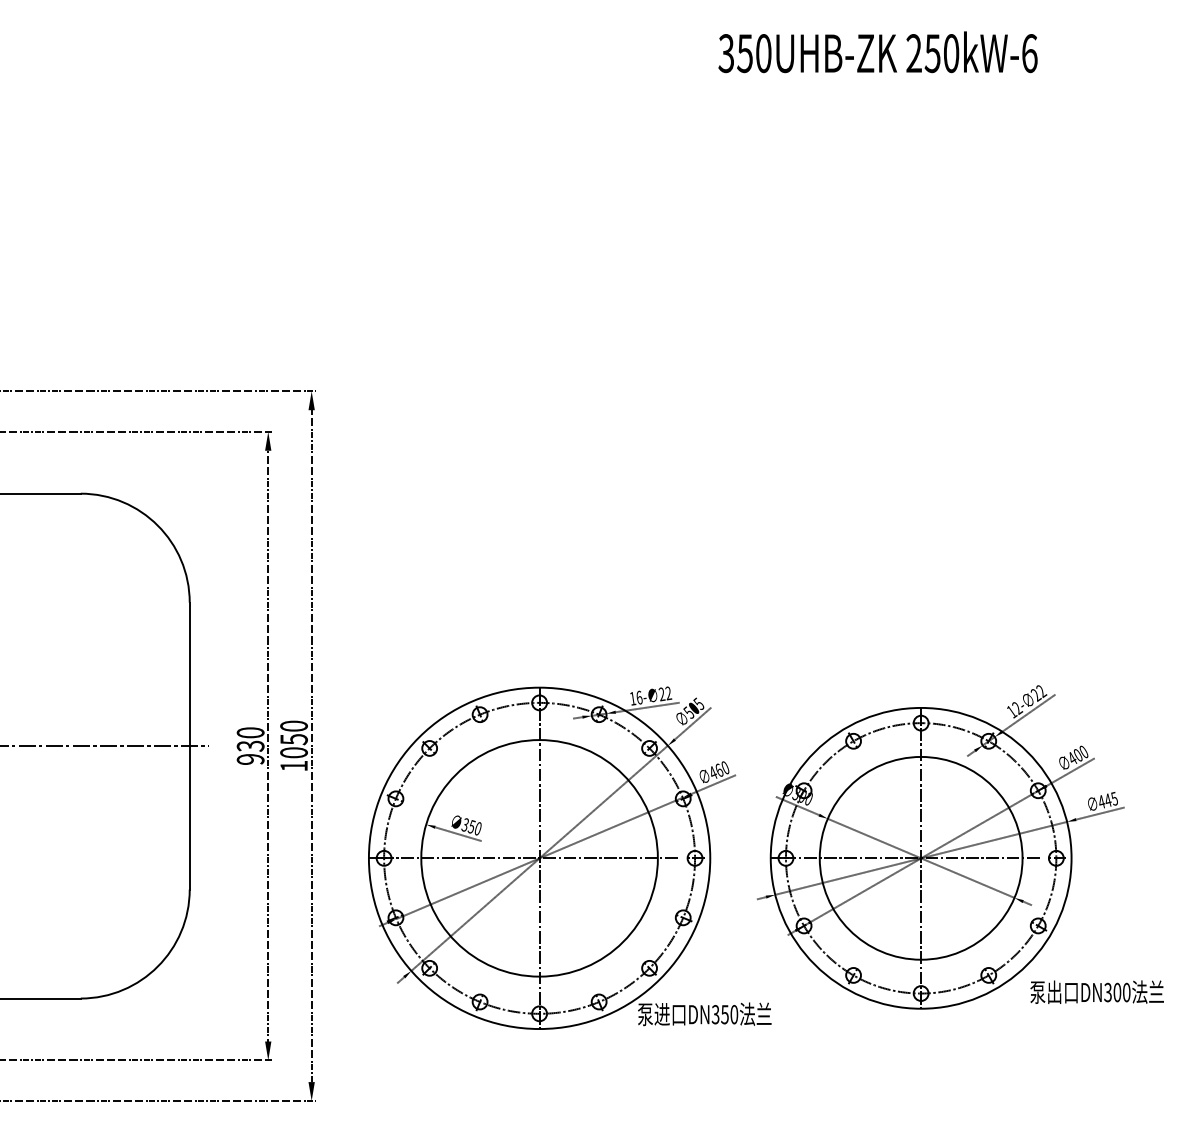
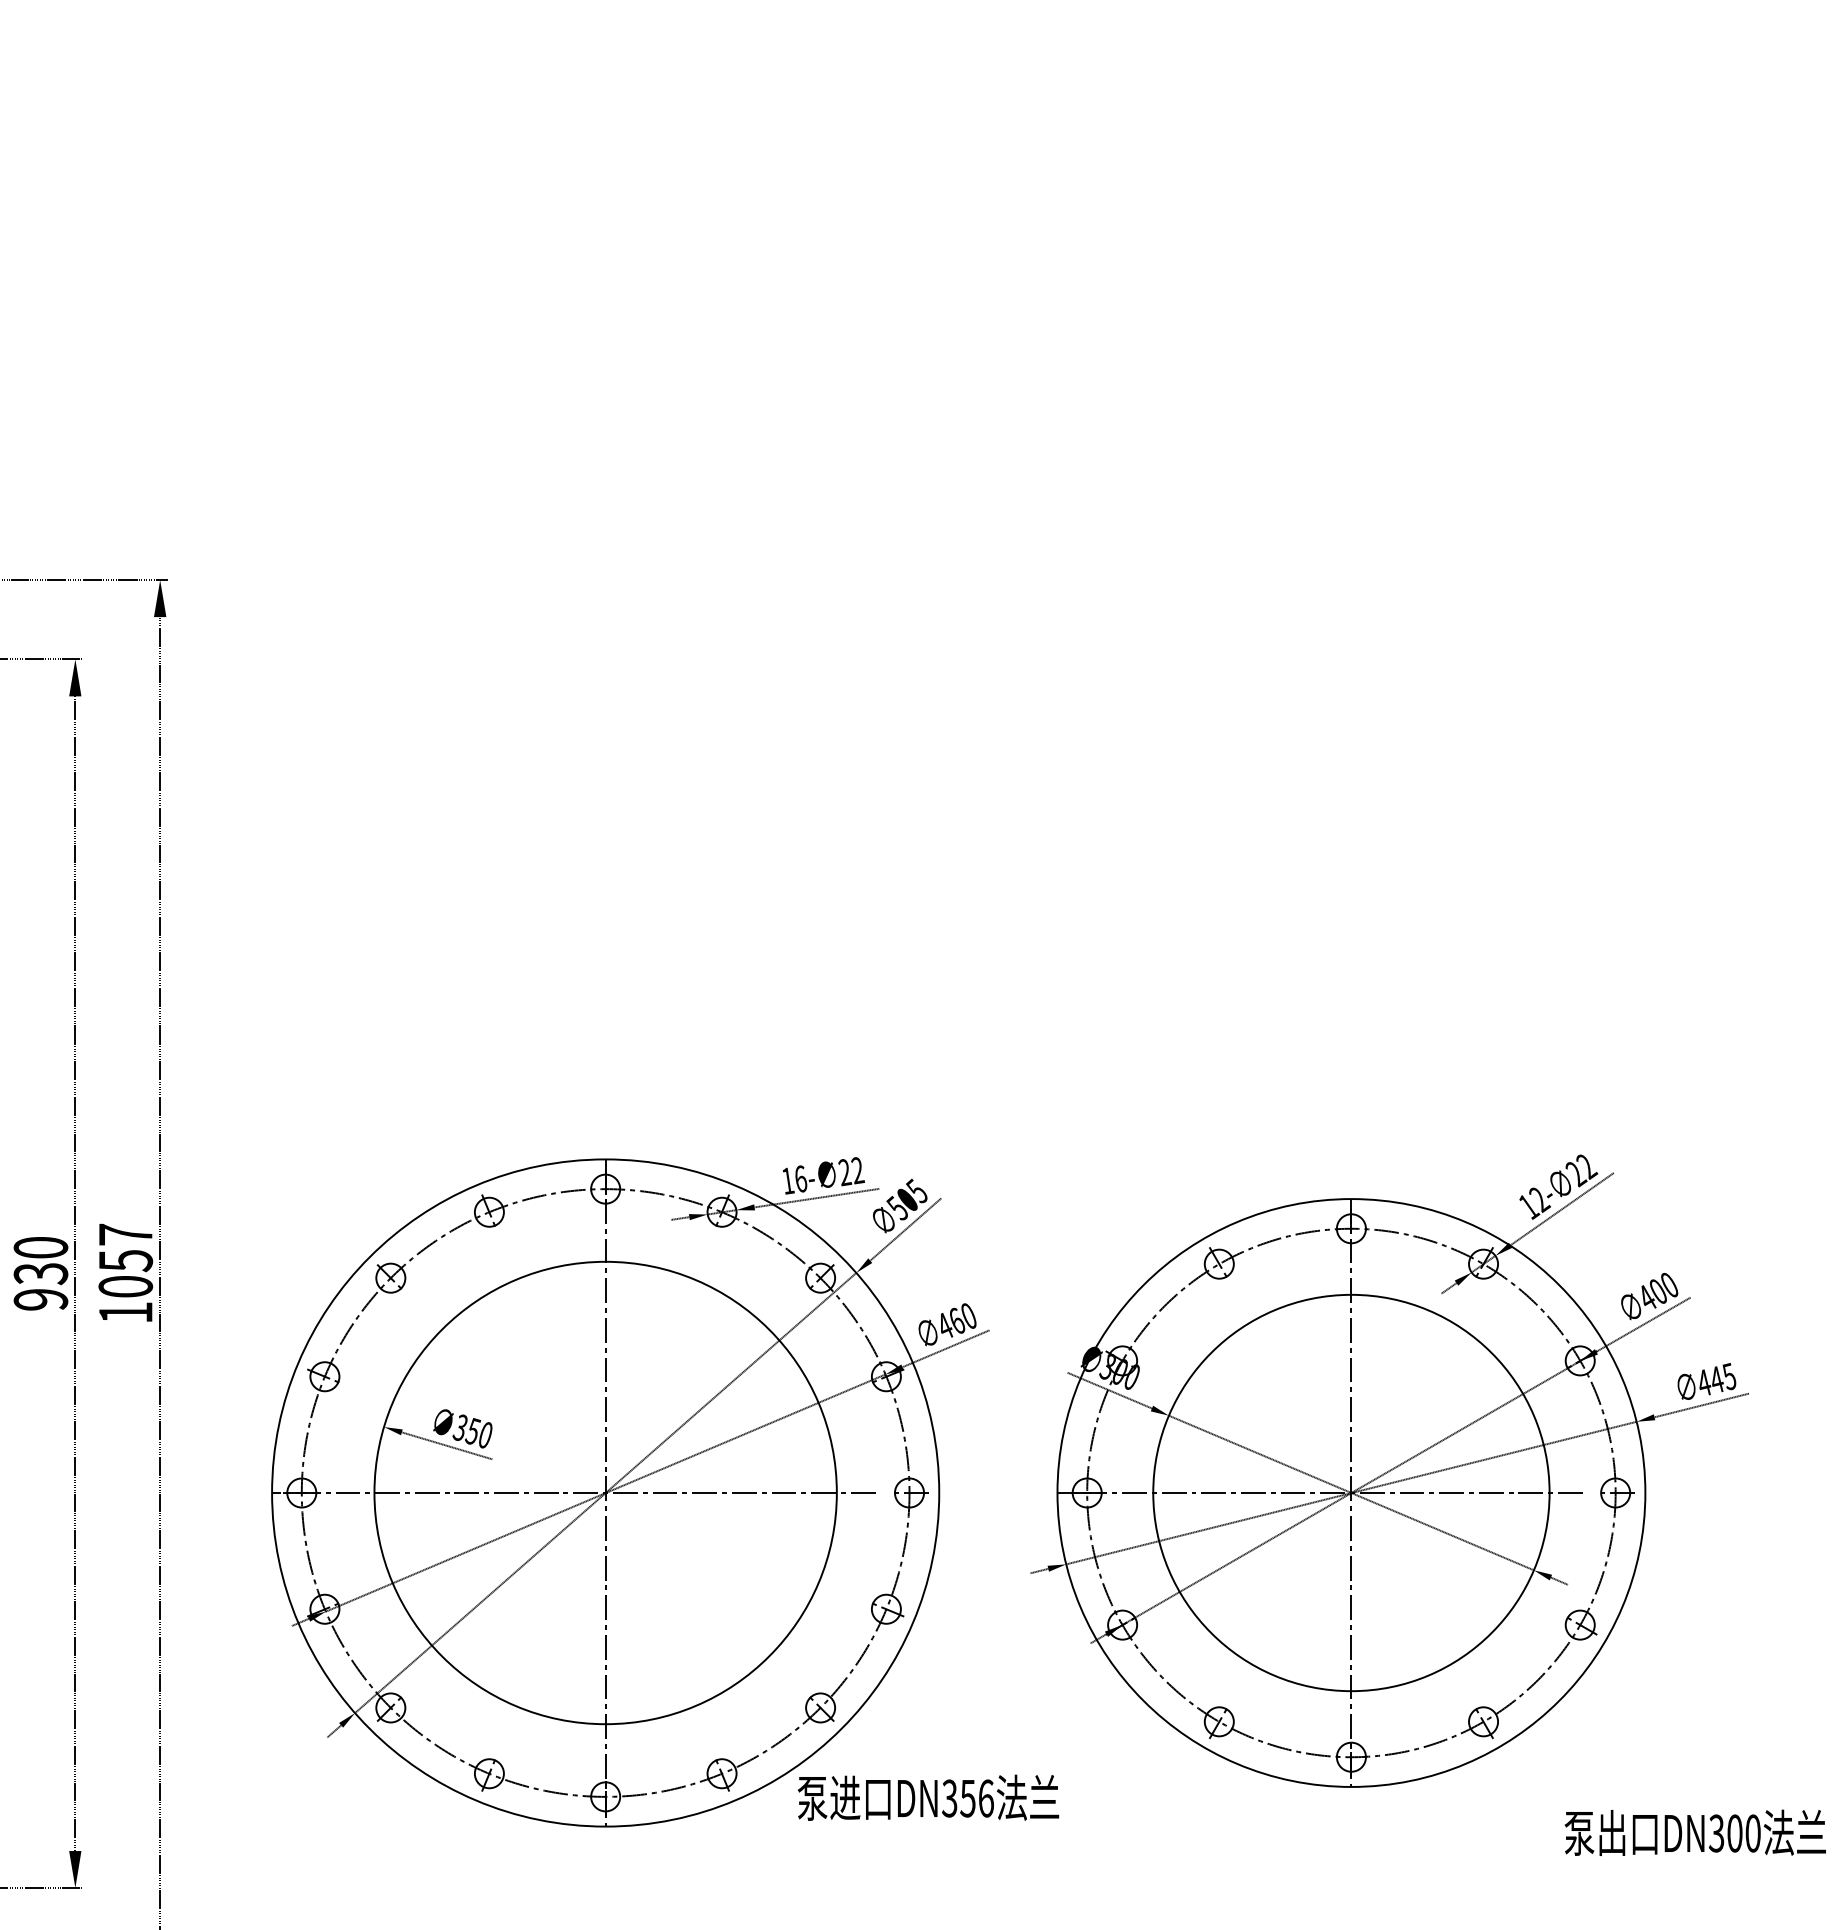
text: (293, 725) -> (124, 1233), 1050 -> 1057
text: (1096, 991) -> (1694, 1831), moved
text: (734, 1014) -> (986, 1798), DN350 -> DN356

